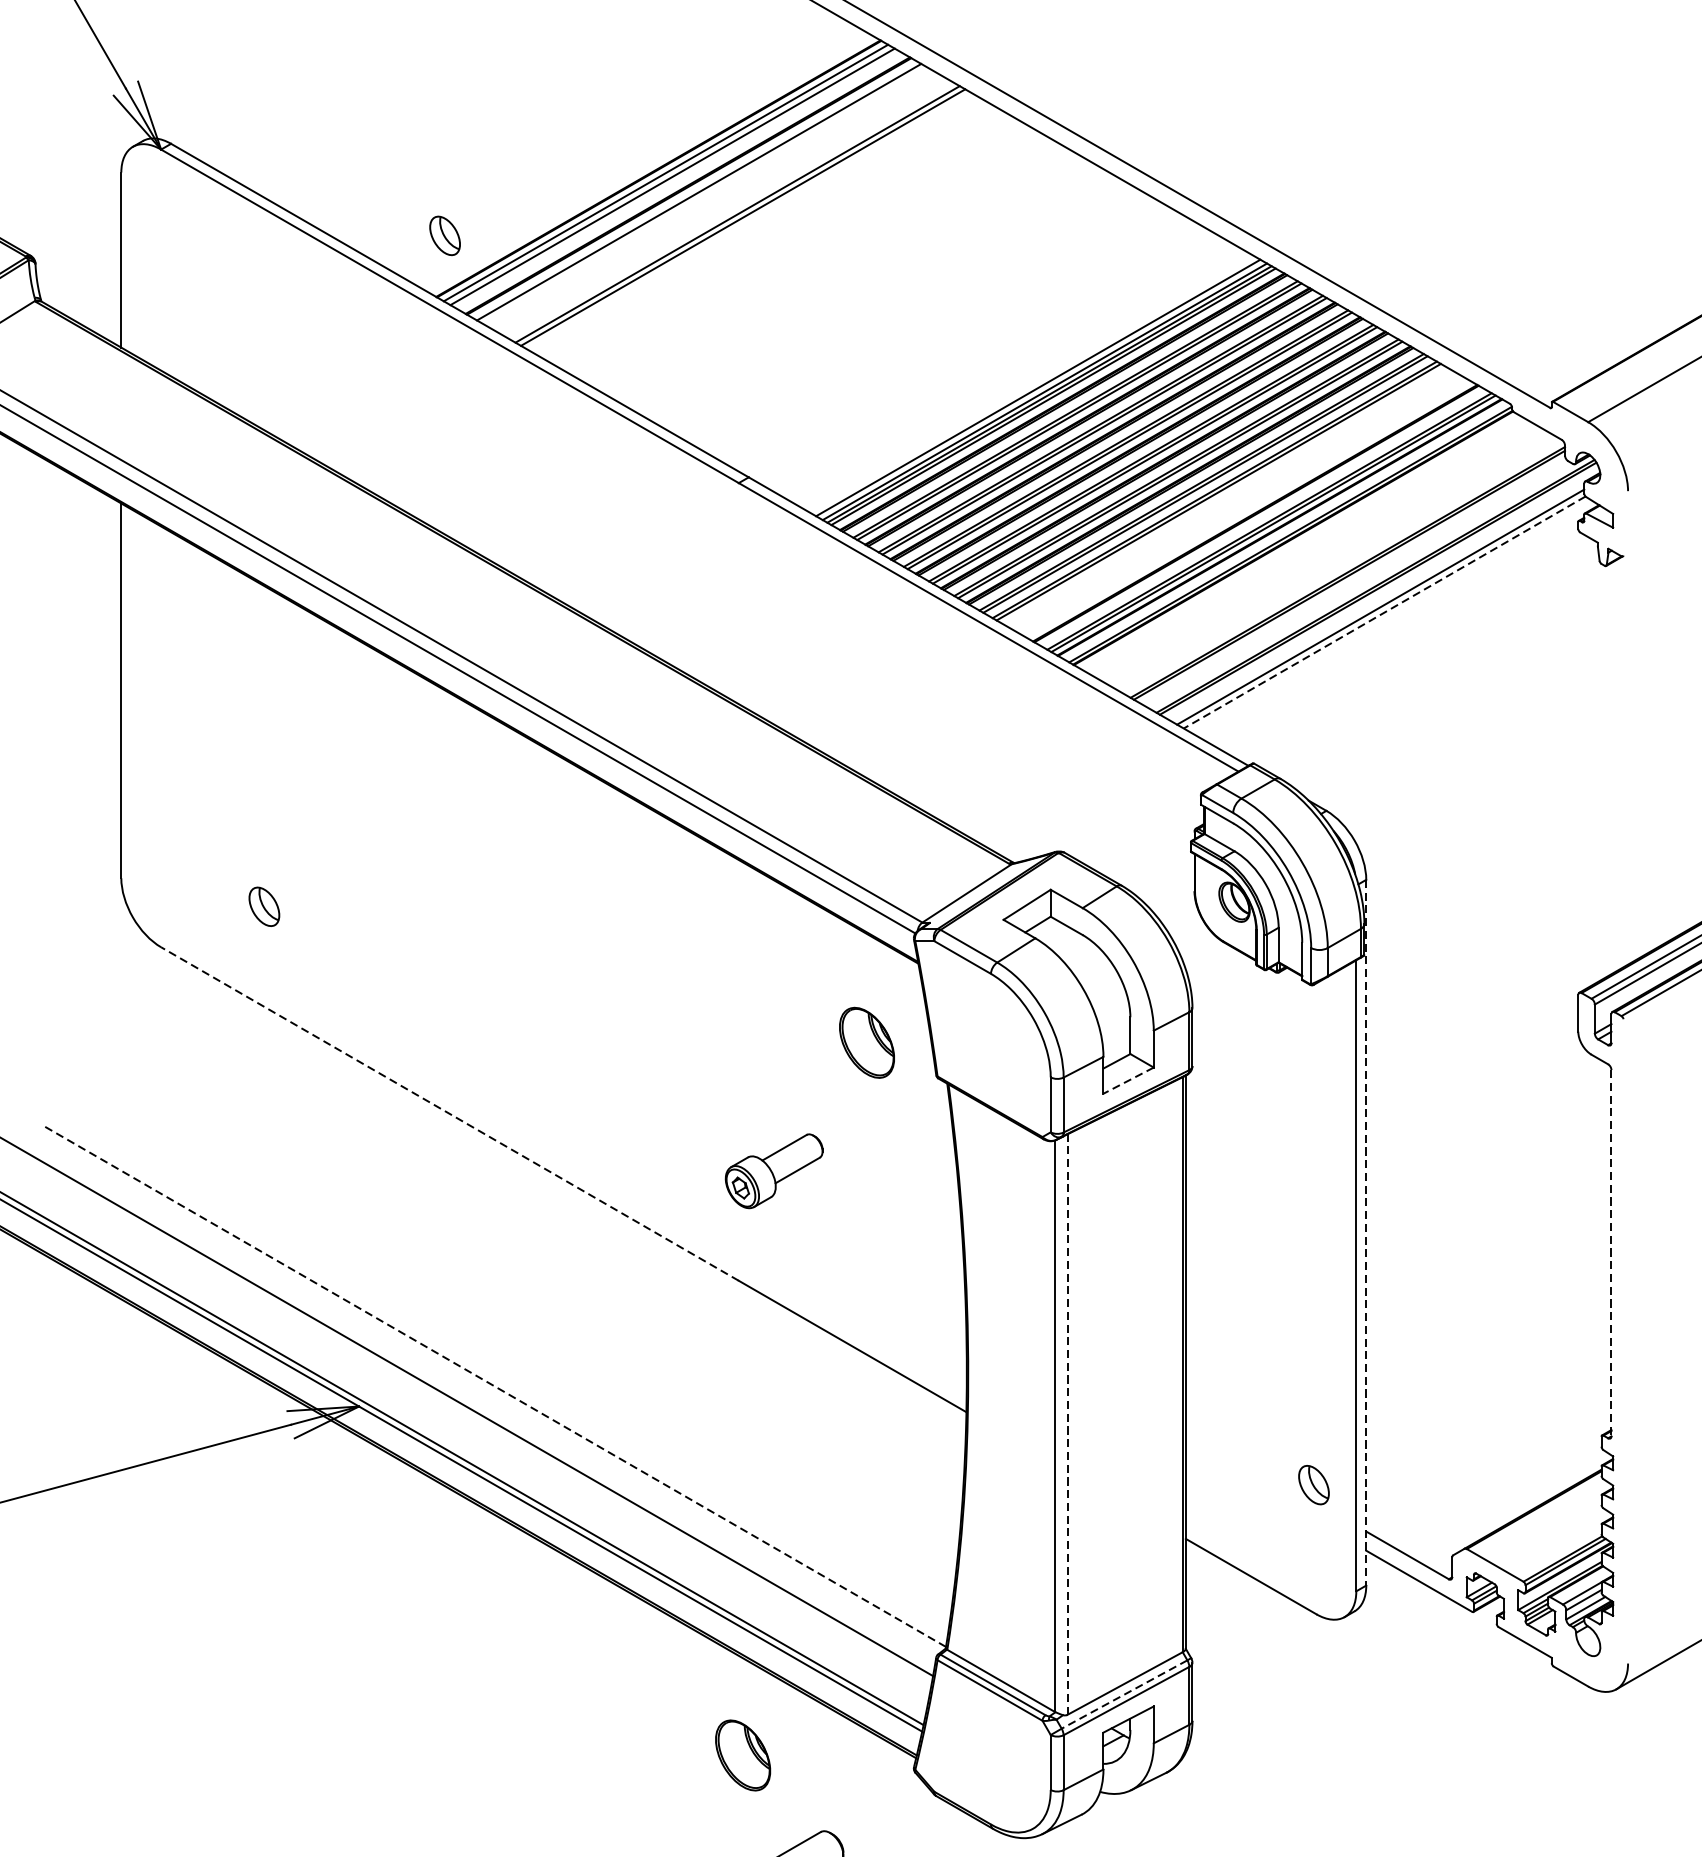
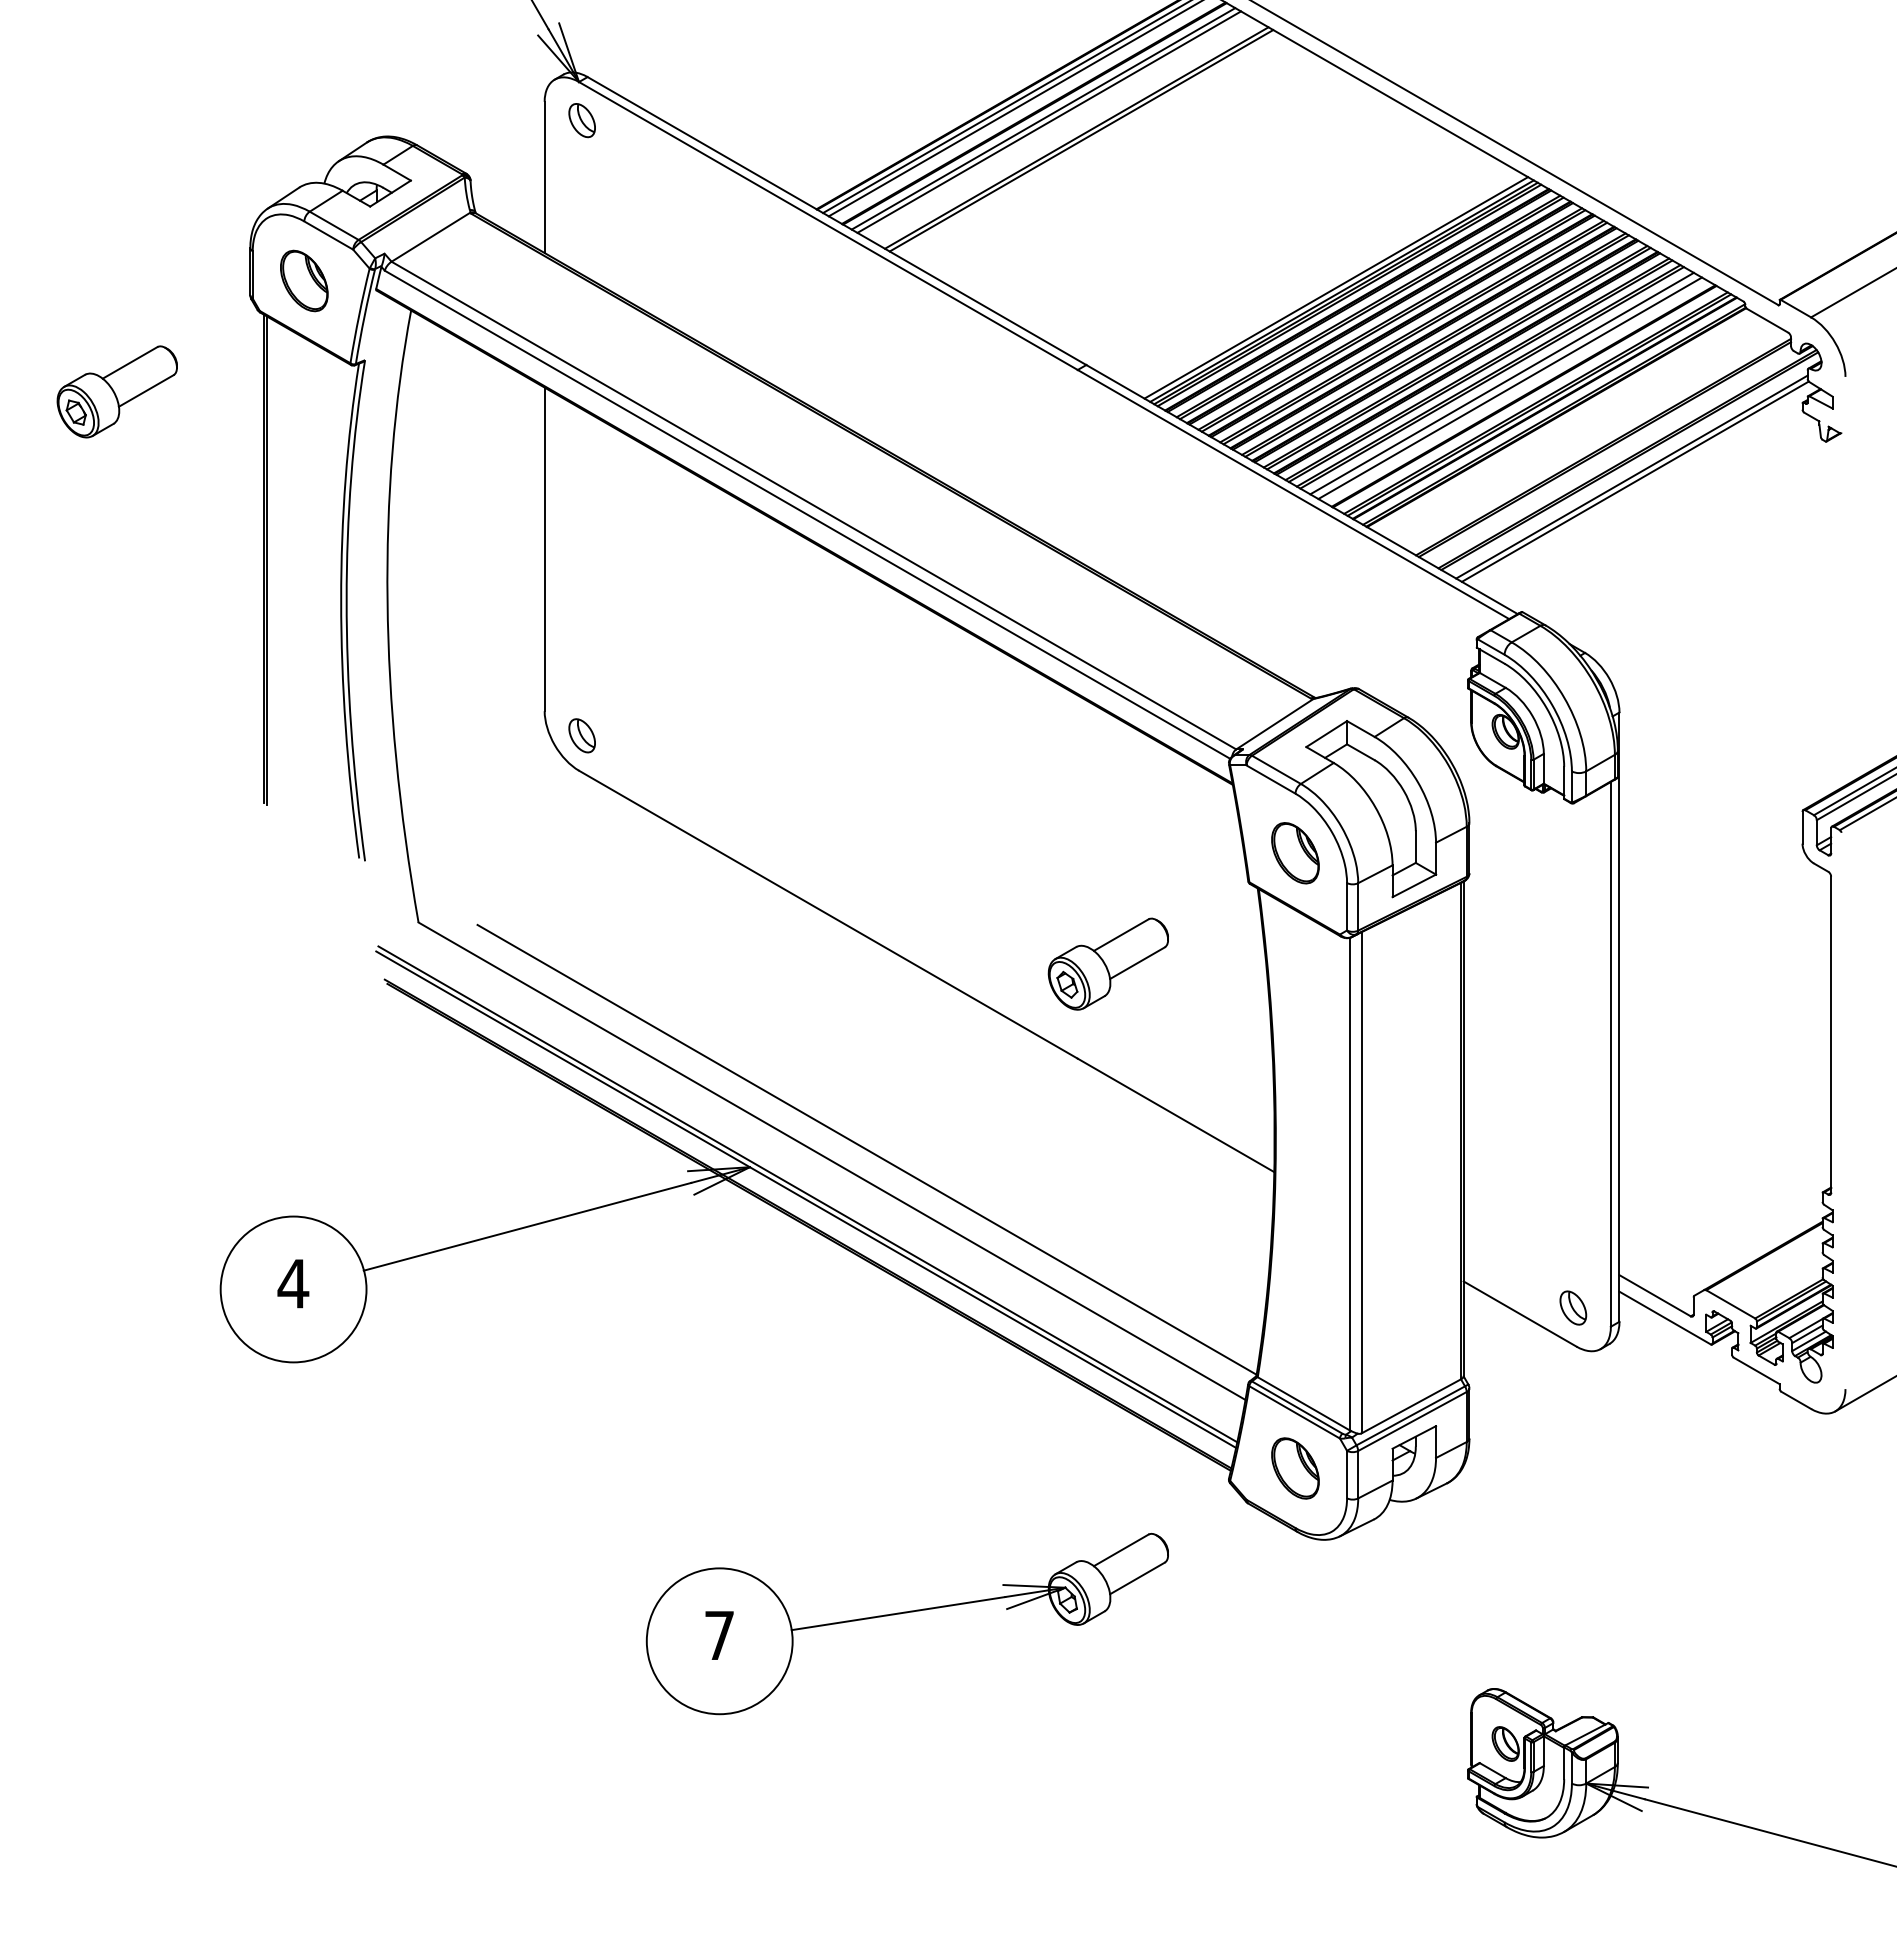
line: (706, 195) -> (1049, 121), added
part: (444, 235) -> (581, 120), moved
line: (1229, 498) -> (1501, 383), added
line: (1240, 504) -> (1510, 388), added
line: (1383, 612) -> (1634, 481), dashed -> solid
part: (263, 906) -> (581, 735), moved
part: (867, 1043) -> (1295, 853), moved
line: (1127, 1081) -> (1413, 886), dashed -> solid
line: (450, 1113) -> (828, 914), dashed -> solid
part: (773, 1170) -> (1107, 963), size x1.43
line: (1366, 1233) -> (1619, 1017), dashed -> solid
line: (1611, 1253) -> (1831, 1035), dashed -> solid
line: (495, 1386) -> (867, 1149), dashed -> solid
line: (1067, 1424) -> (1361, 1182), dashed -> solid
part: (1314, 1484) -> (1573, 1307), moved
line: (1124, 1694) -> (1410, 1415), dashed -> solid
part: (743, 1755) -> (1295, 1468), moved

